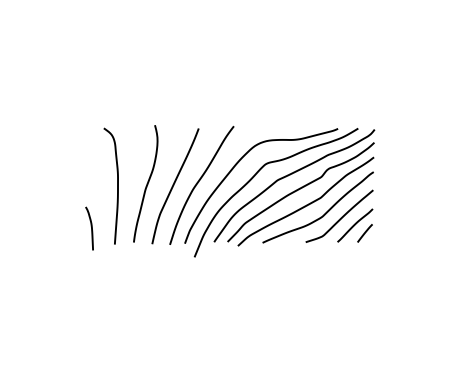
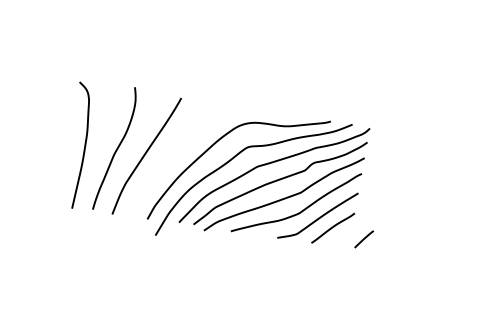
curve: (198, 183) -> (171, 157), removed
curve: (91, 228) -> (49, 187), removed
line: (364, 233) -> (363, 239), moved

